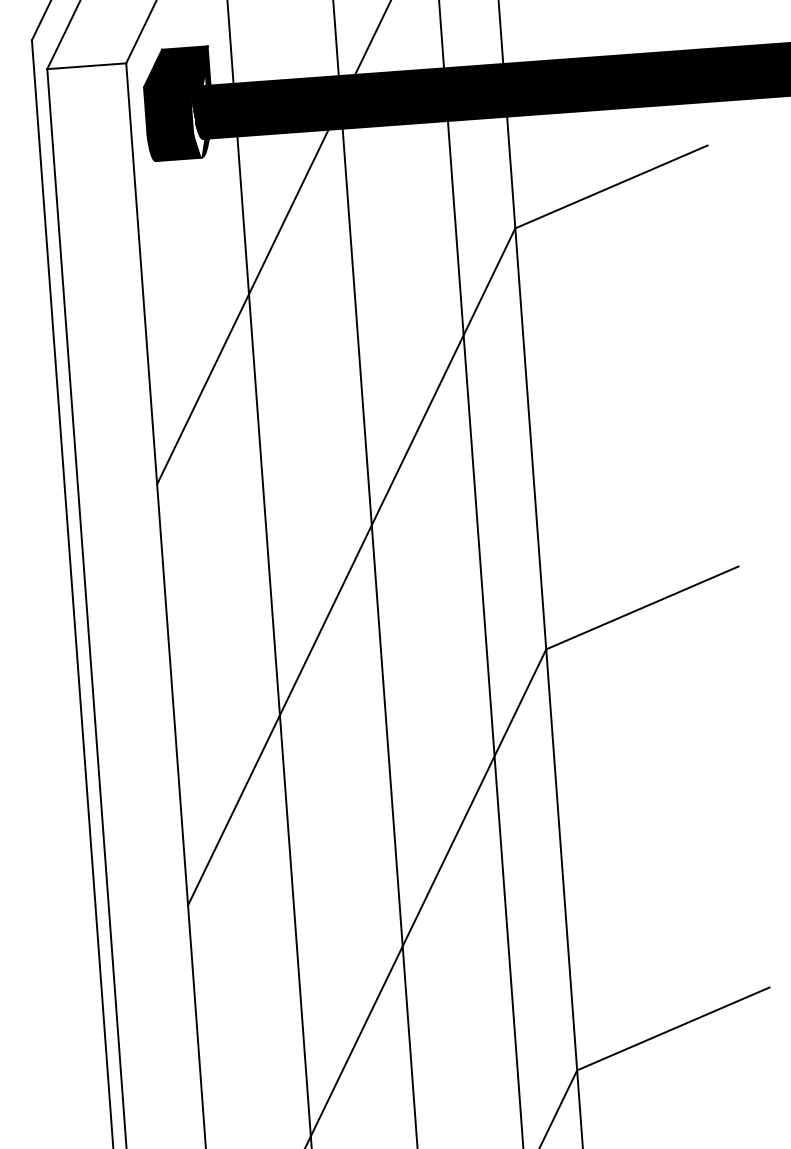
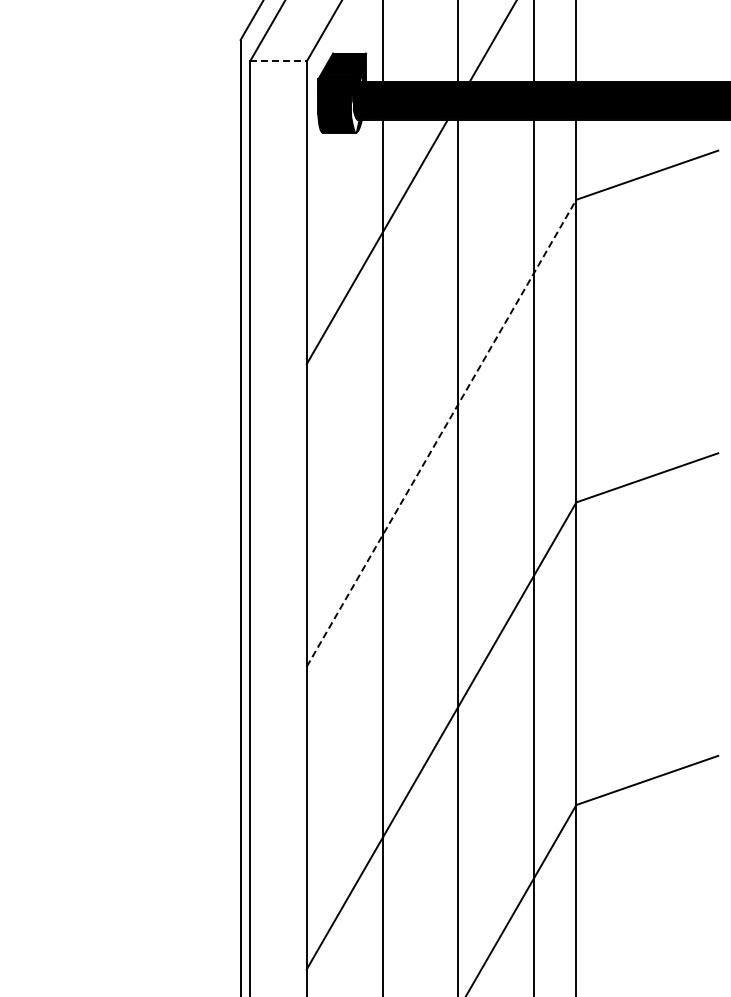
line: (86, 66) -> (278, 61), solid -> dashed
line: (351, 567) -> (441, 433), solid -> dashed

